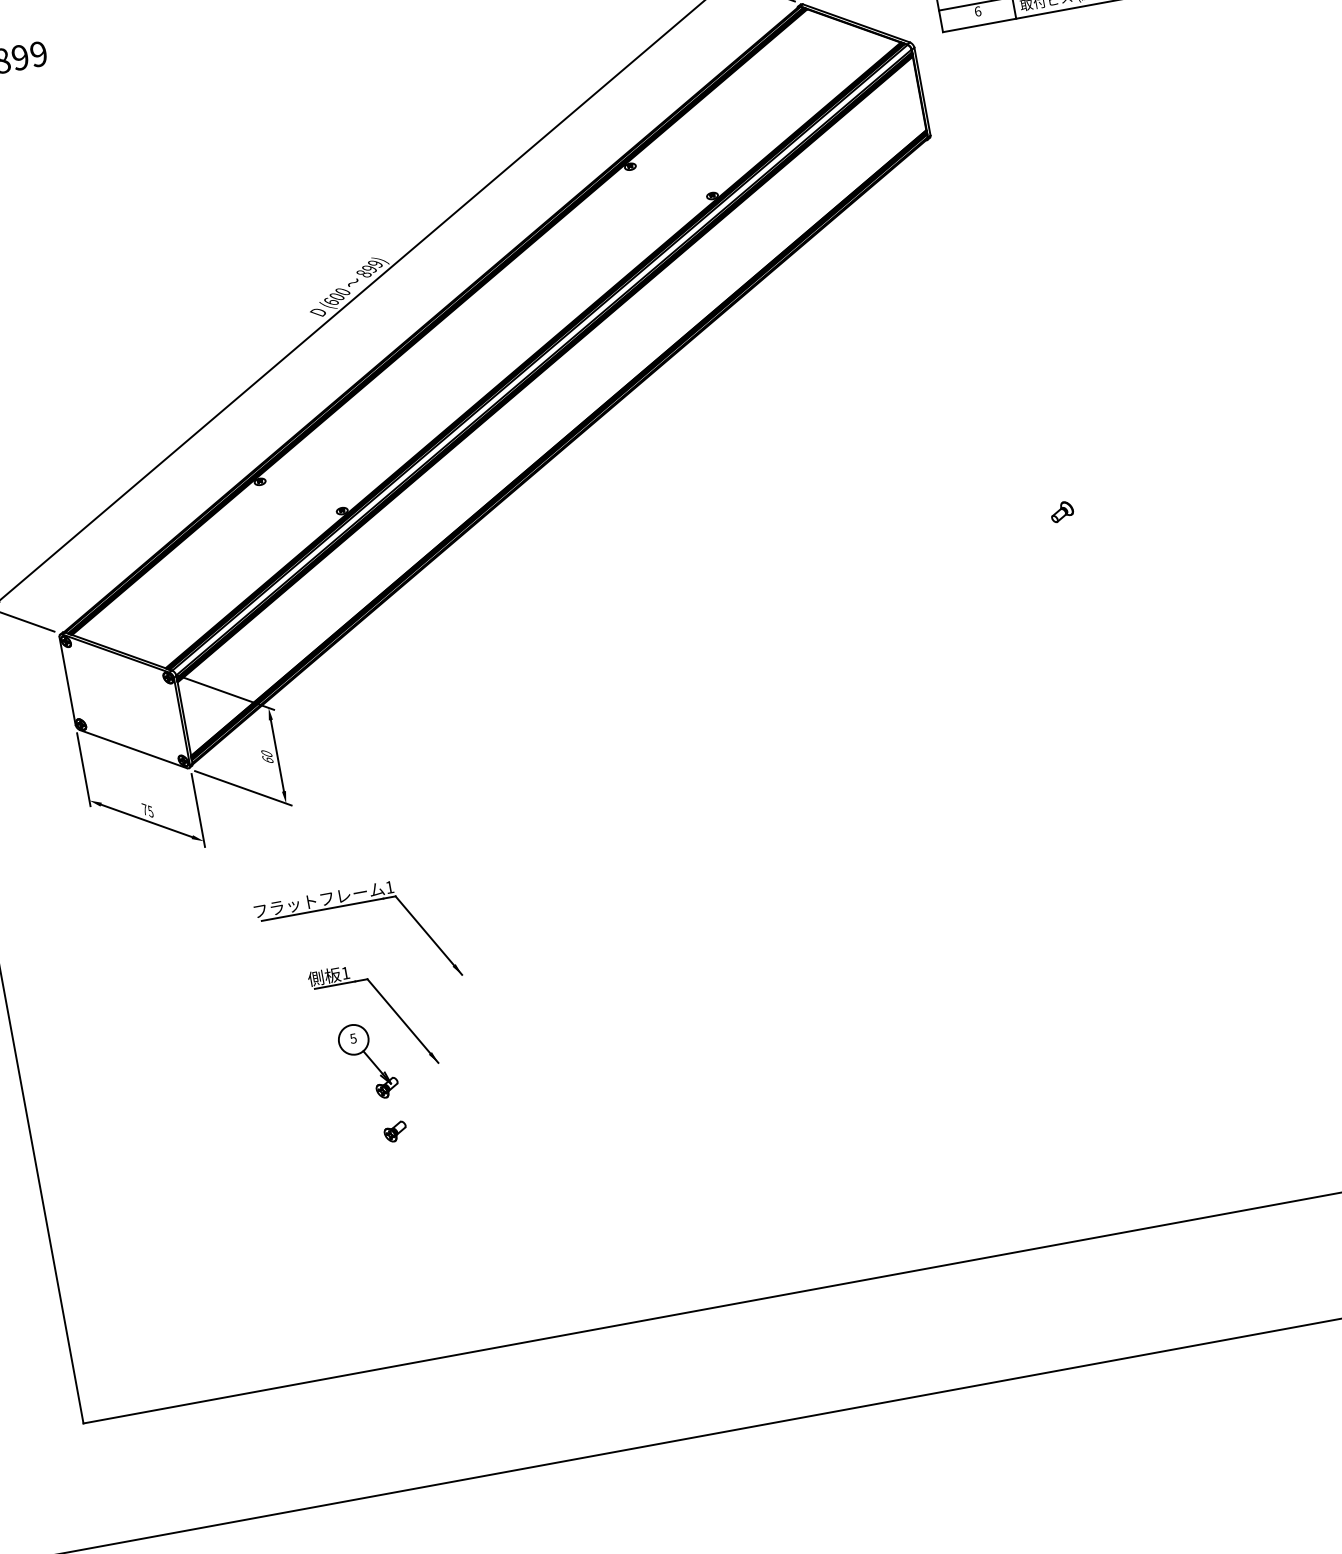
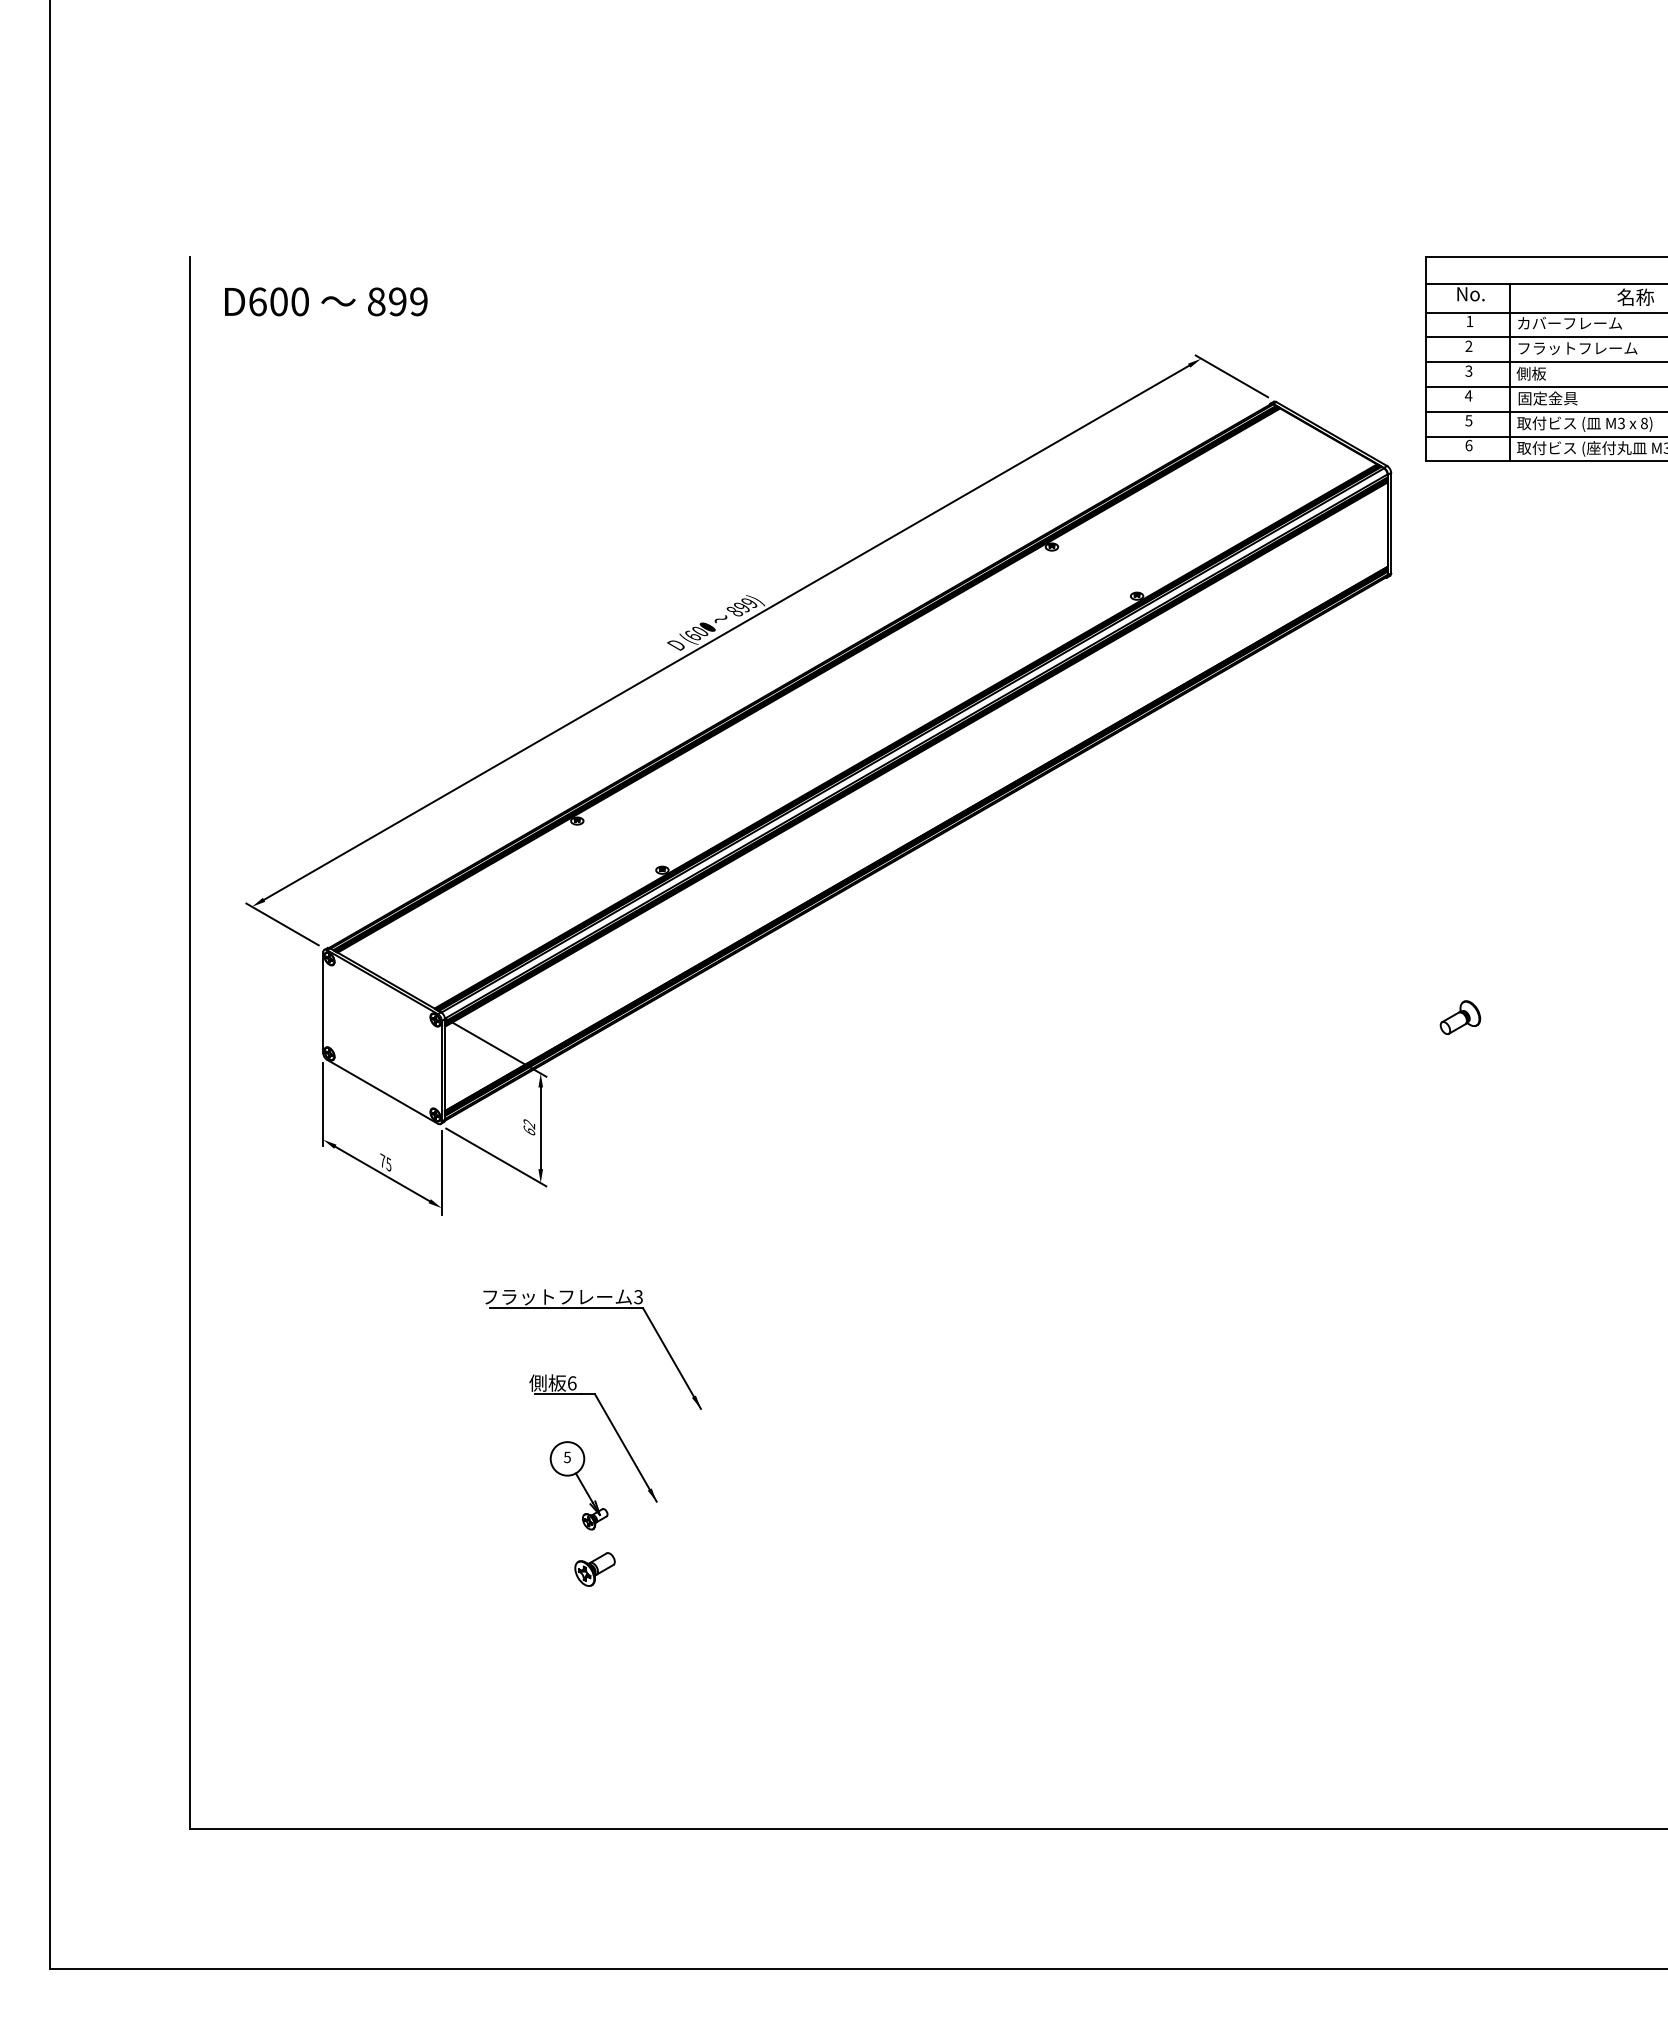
part: (1062, 511) -> (1460, 1017), size x1.6
text: (267, 754) -> (529, 1124), 60 -> 62
text: (389, 887) -> (638, 1297), 1 -> 3
text: (346, 973) -> (572, 1383), 1 -> 6
part: (395, 1131) -> (595, 1569), size x1.6

